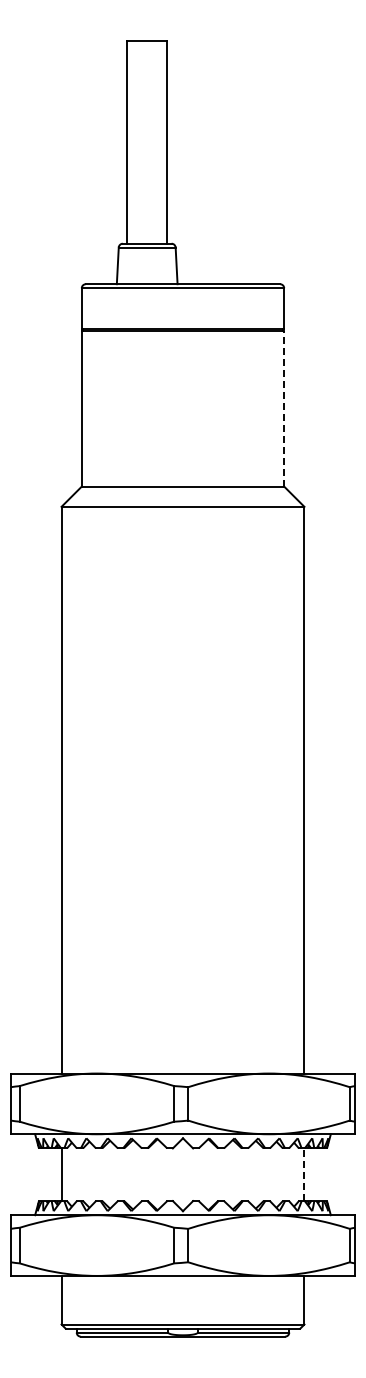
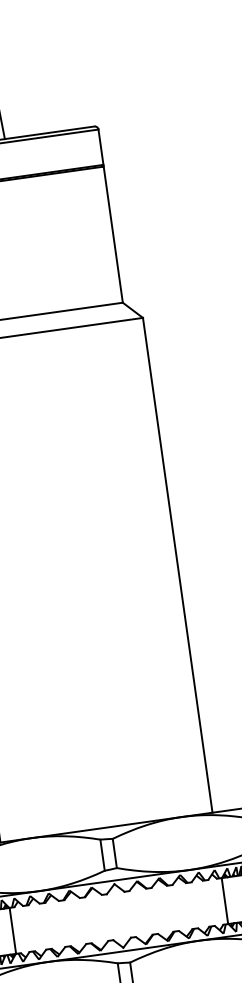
line: (284, 408) -> (113, 234), dashed -> solid
line: (304, 1174) -> (224, 900), dashed -> solid

